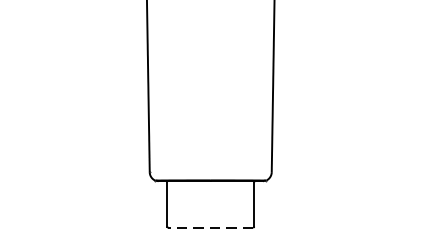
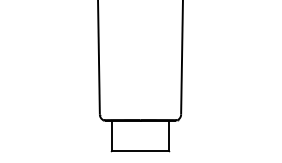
line: (210, 227) -> (140, 151), dashed -> solid

